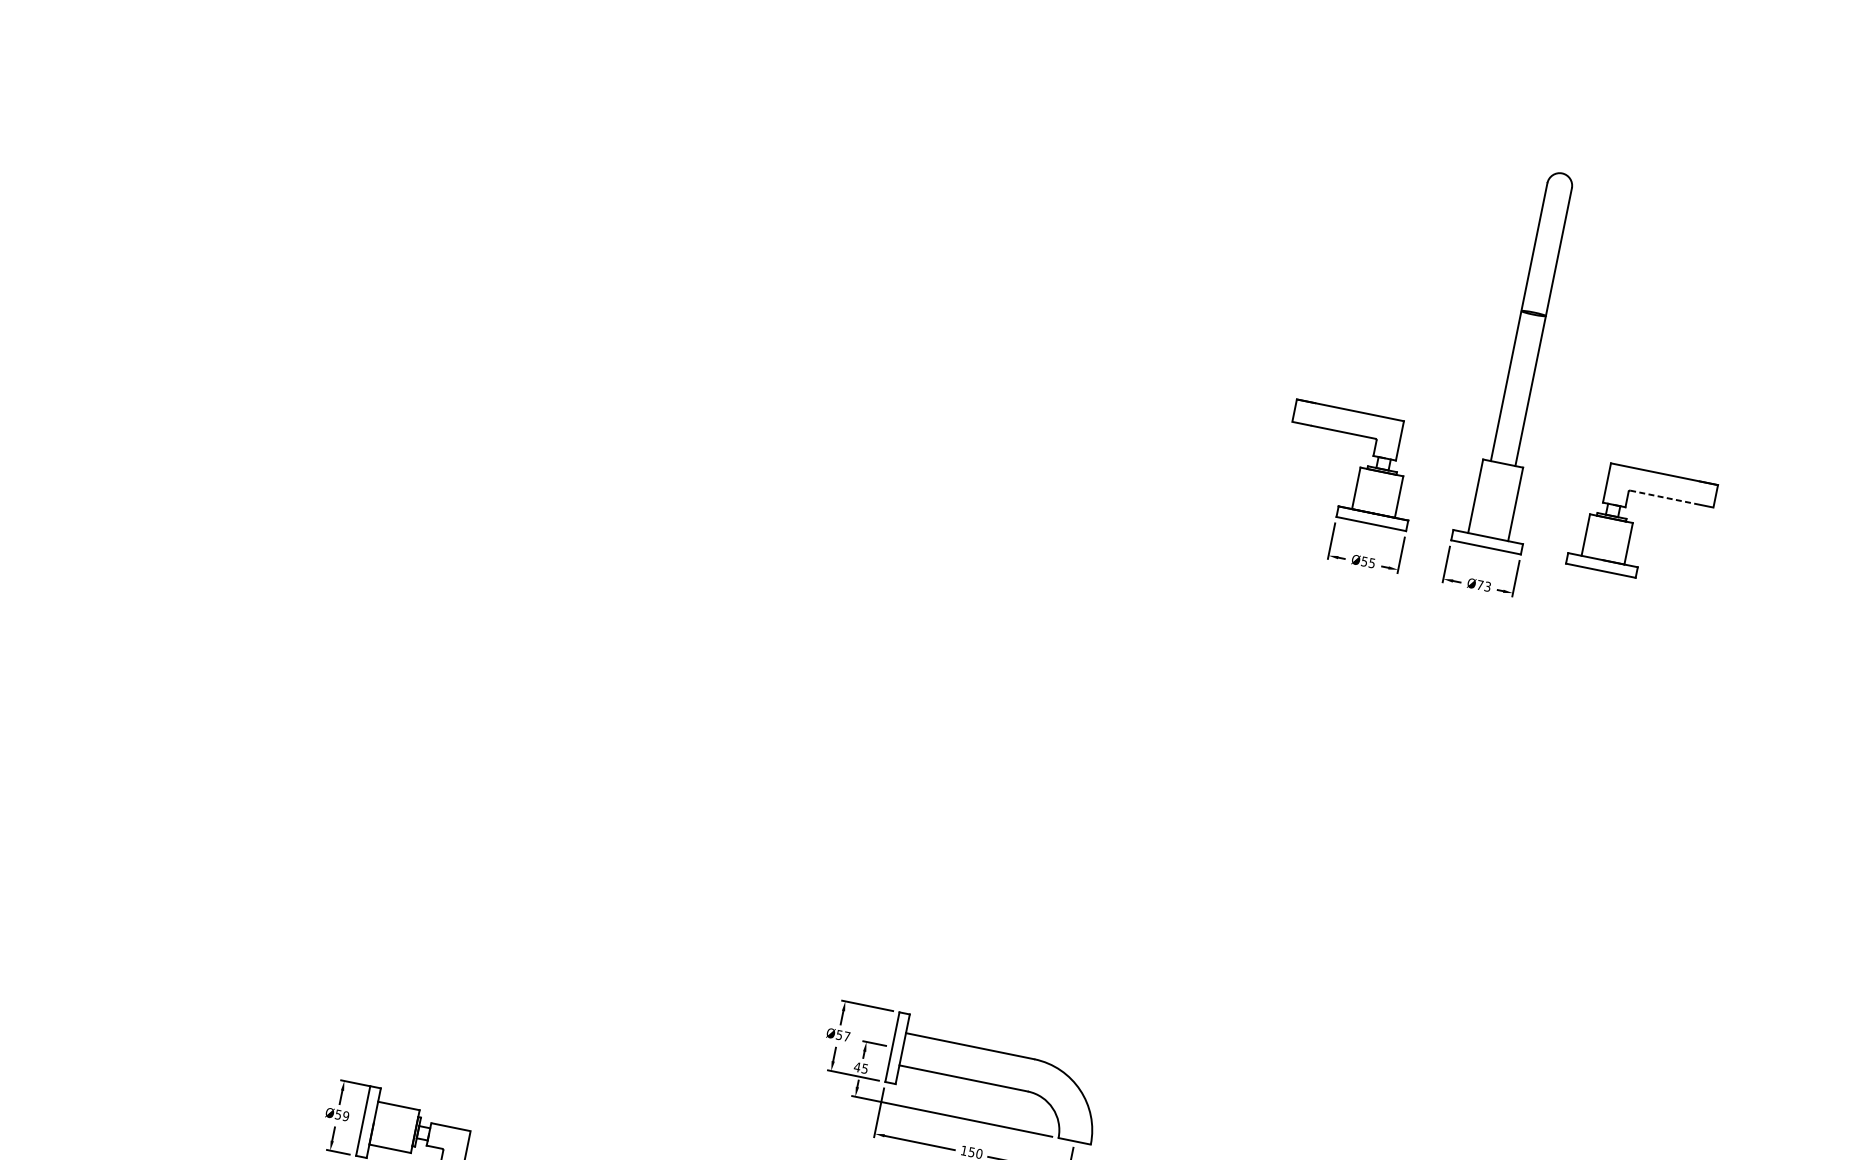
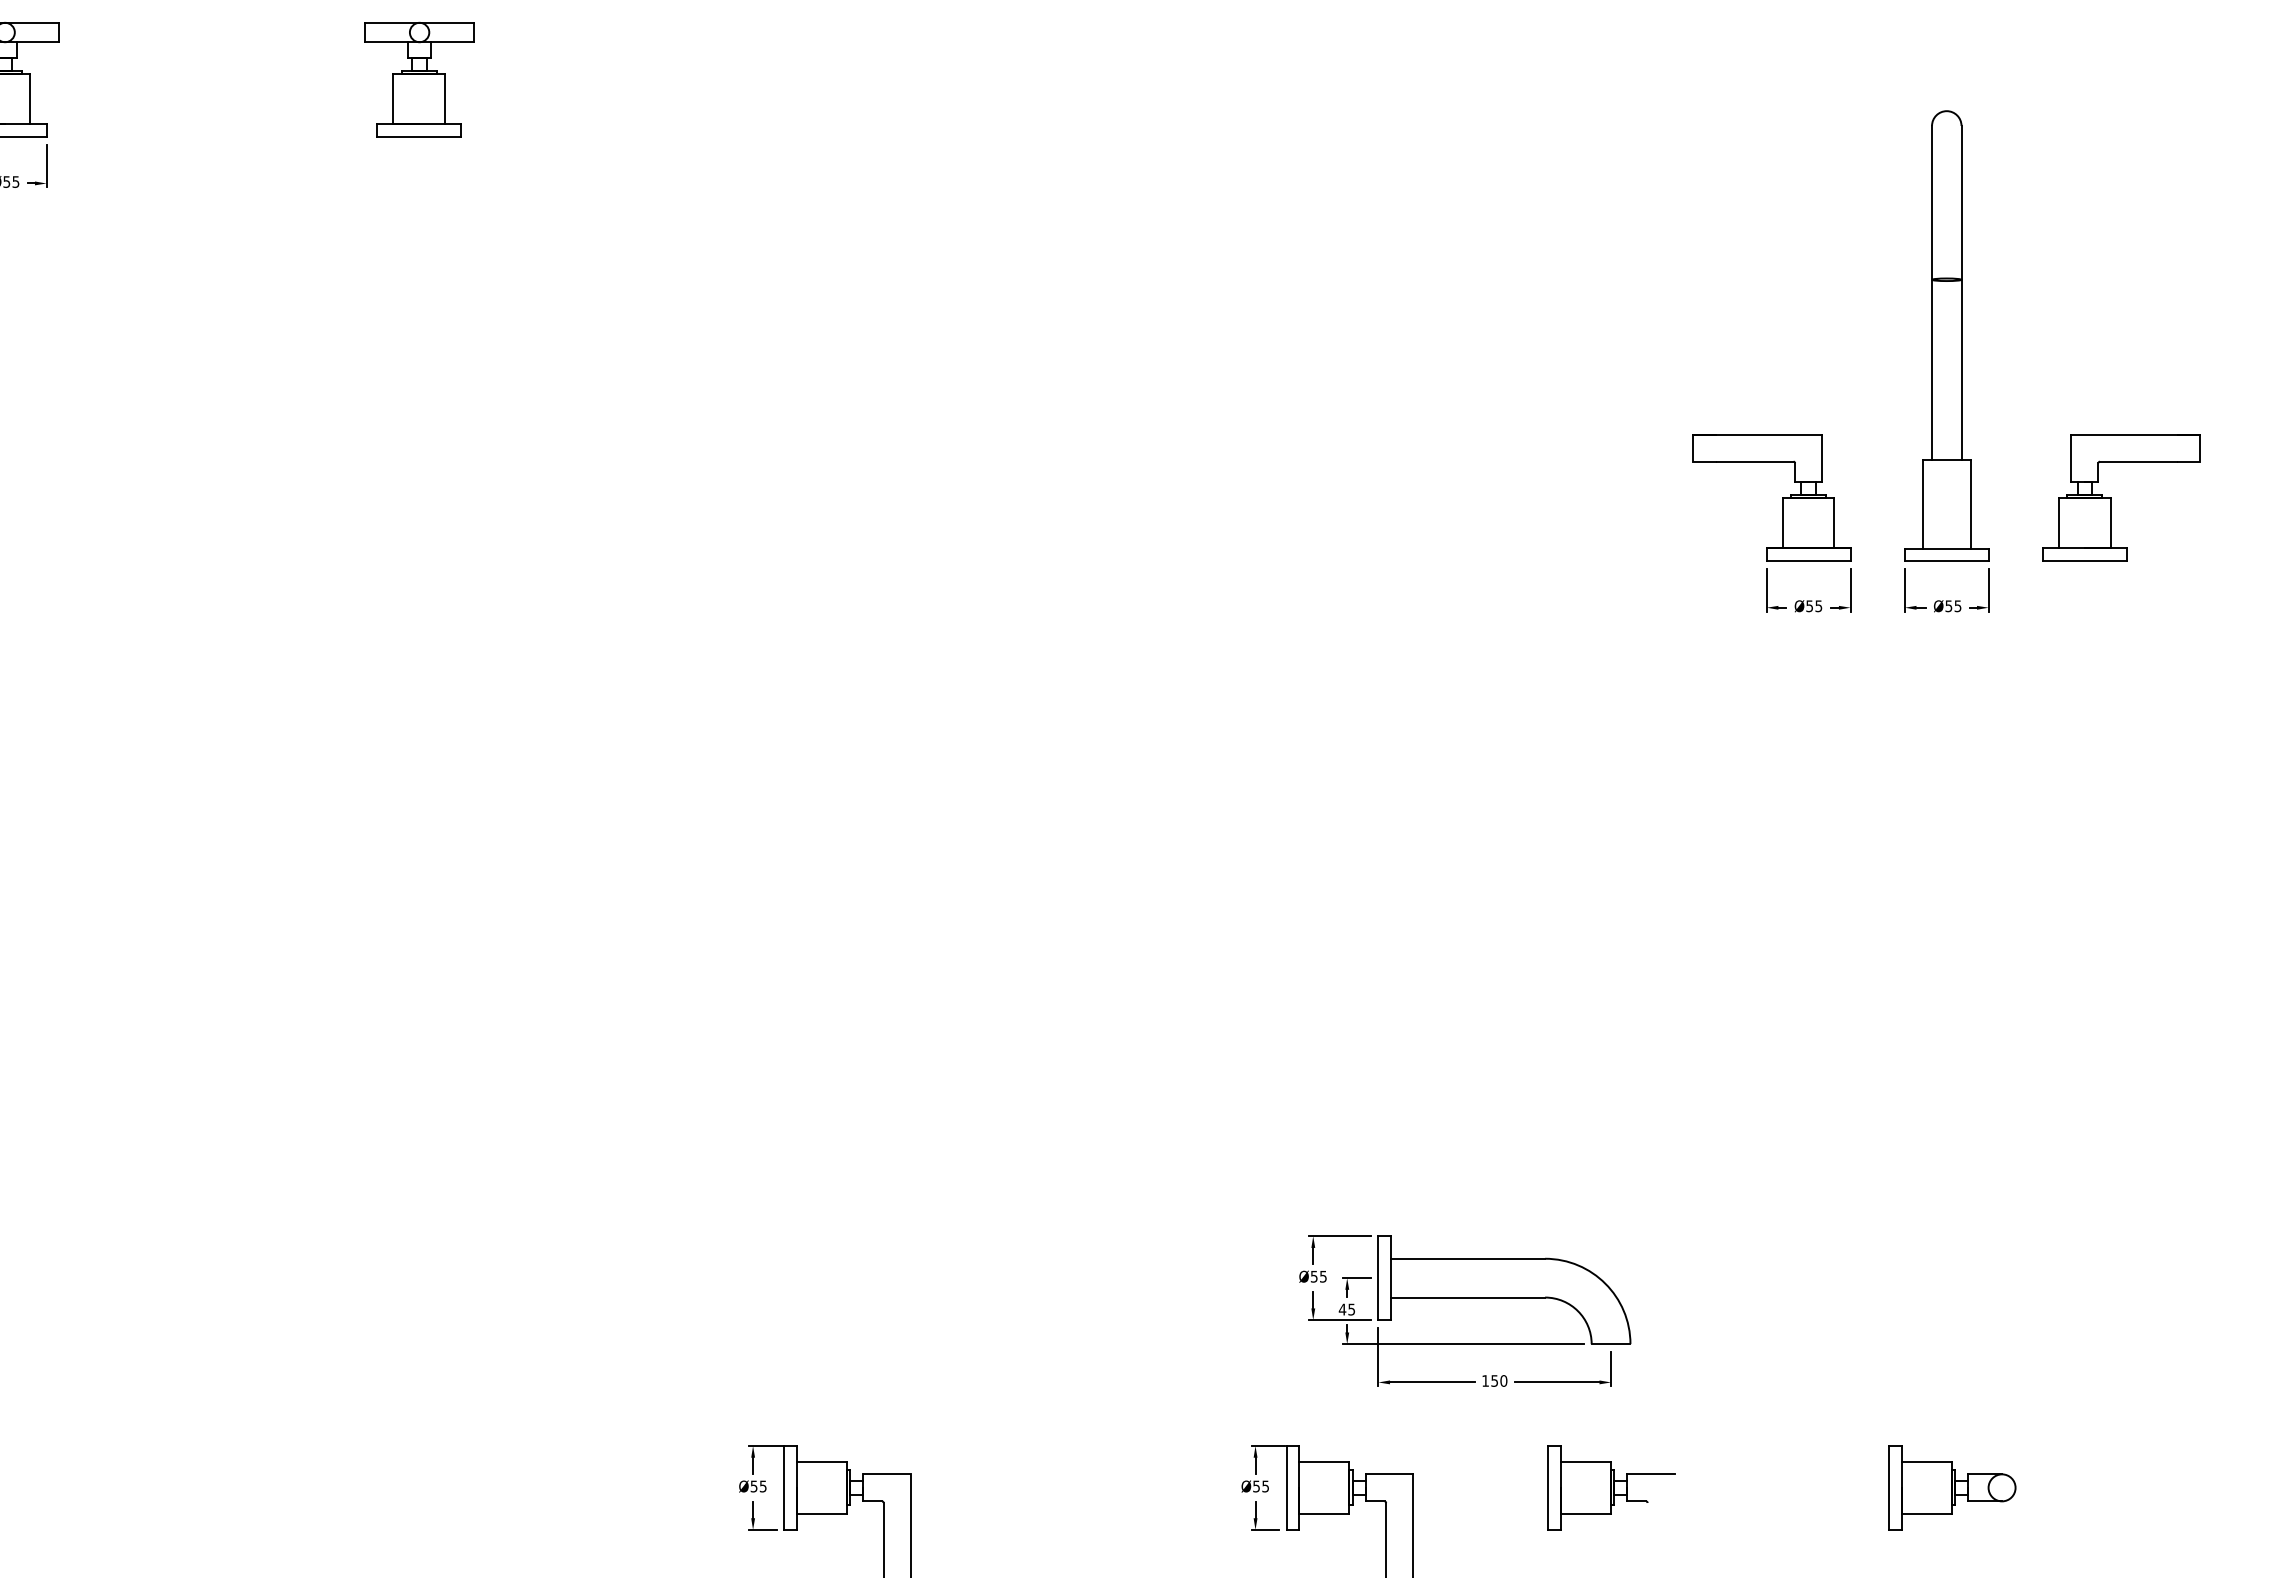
line: (1662, 496) -> (2138, 461), dashed -> solid
text: (1484, 586) -> (1953, 606), Ø73 -> Ø55
text: (847, 1036) -> (1323, 1276), Ø57 -> Ø55
text: (345, 1116) -> (762, 1486), Ø59 -> Ø55

